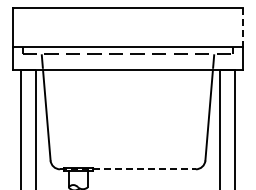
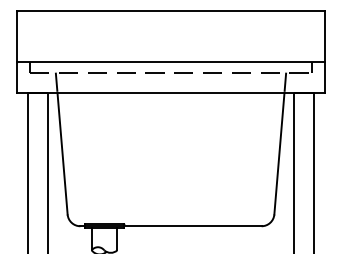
line: (243, 27) -> (325, 36), dashed -> solid
line: (127, 169) -> (170, 226), dashed -> solid

